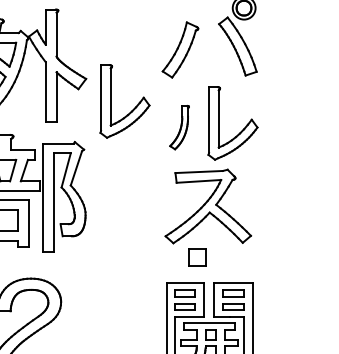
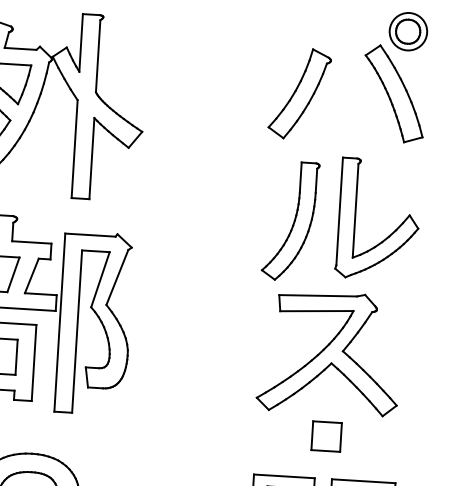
part: (132, 109) -> (215, 186), removed
part: (179, 127) -> (290, 220), size x1.67
part: (197, 257) -> (326, 436), moved

